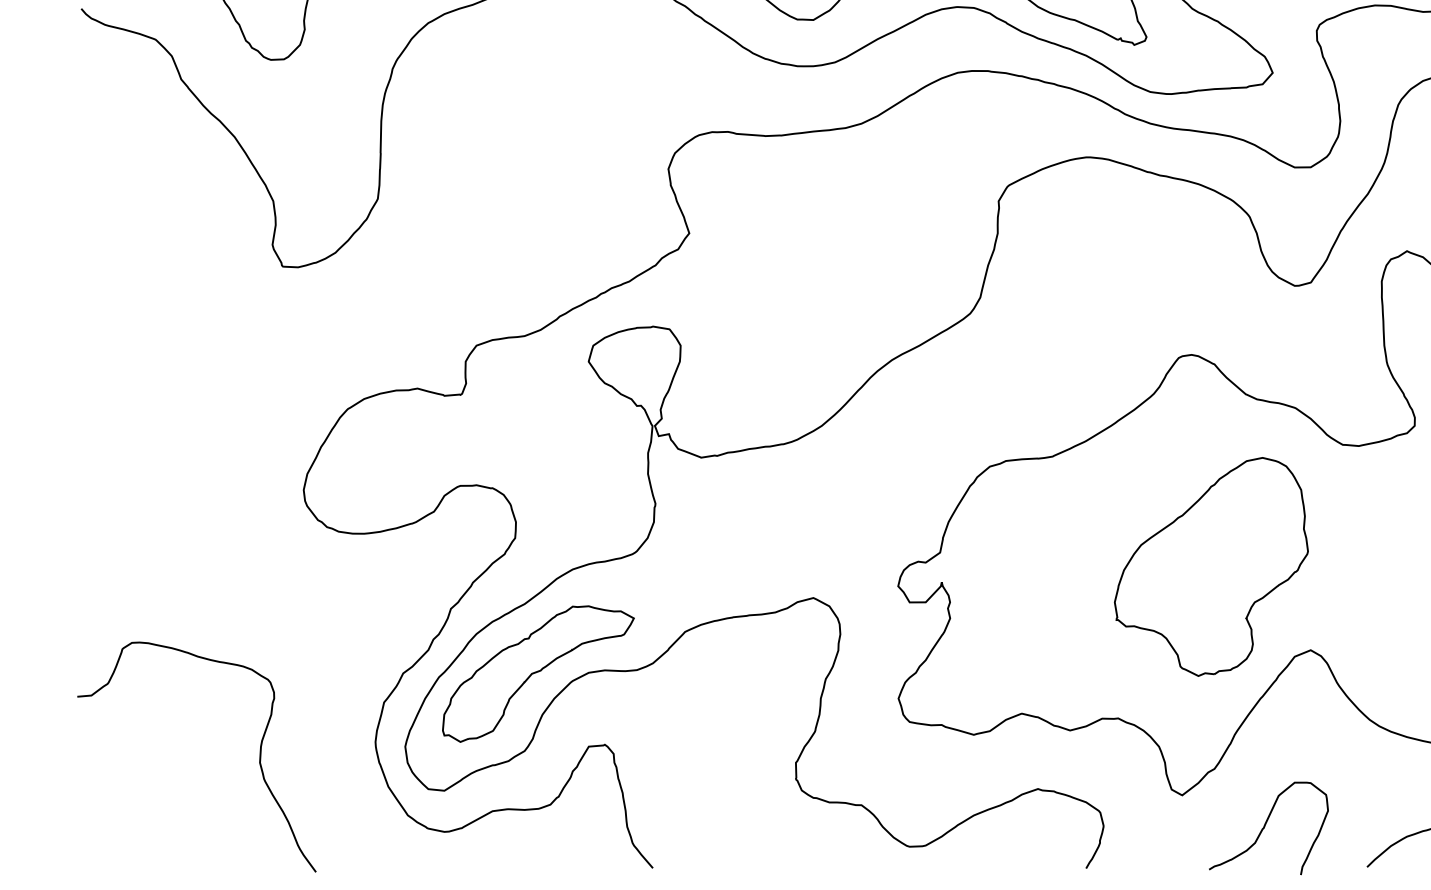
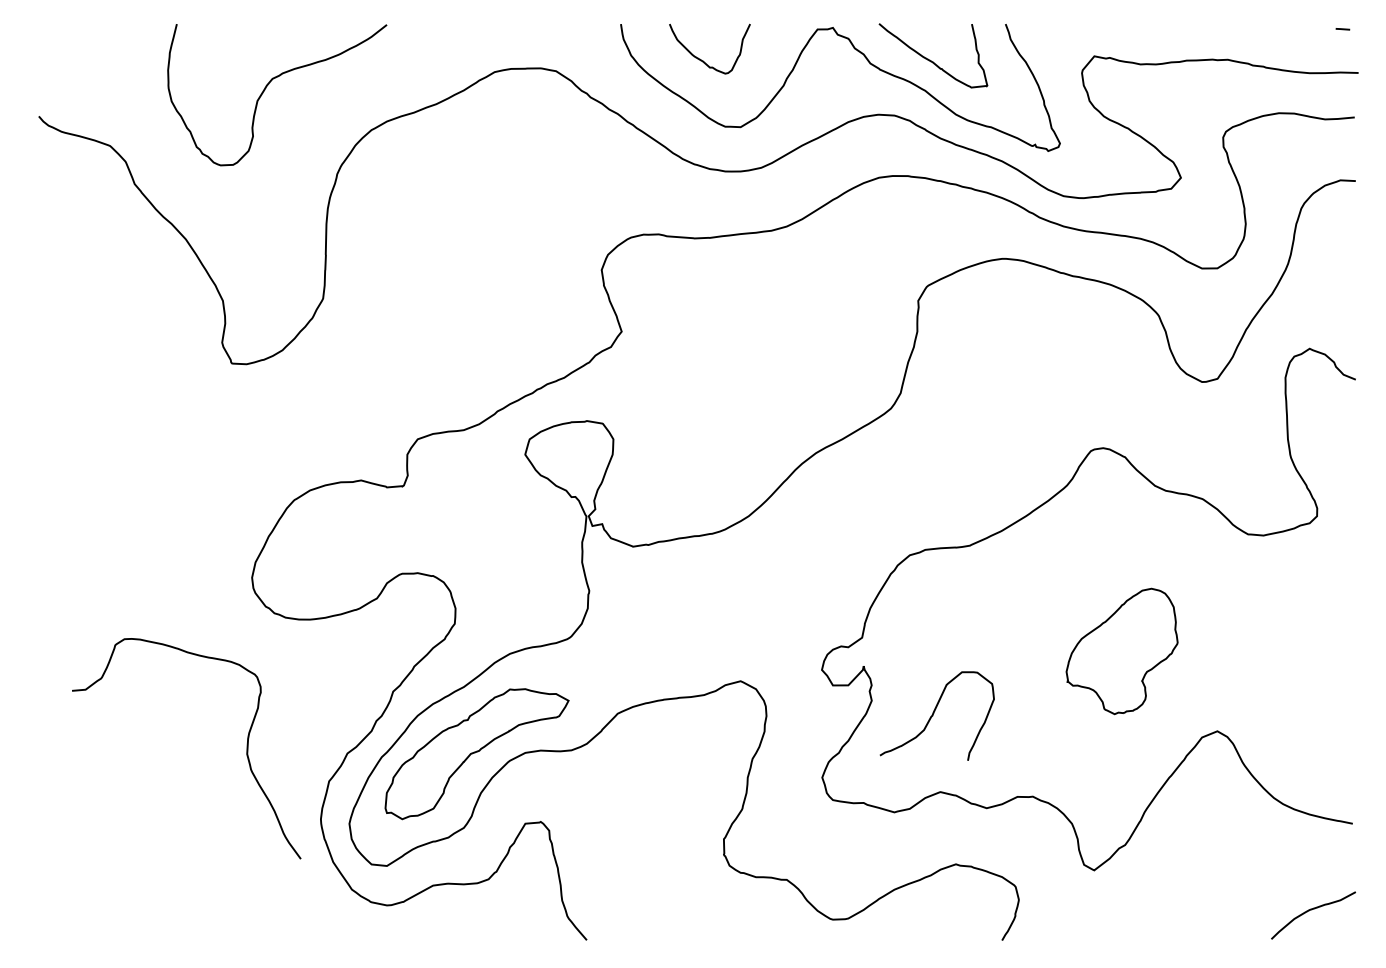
part: (1210, 567) -> (1121, 651), size x0.6
curve: (259, 756) -> (246, 748), moved
curve: (1265, 825) -> (934, 713), moved

